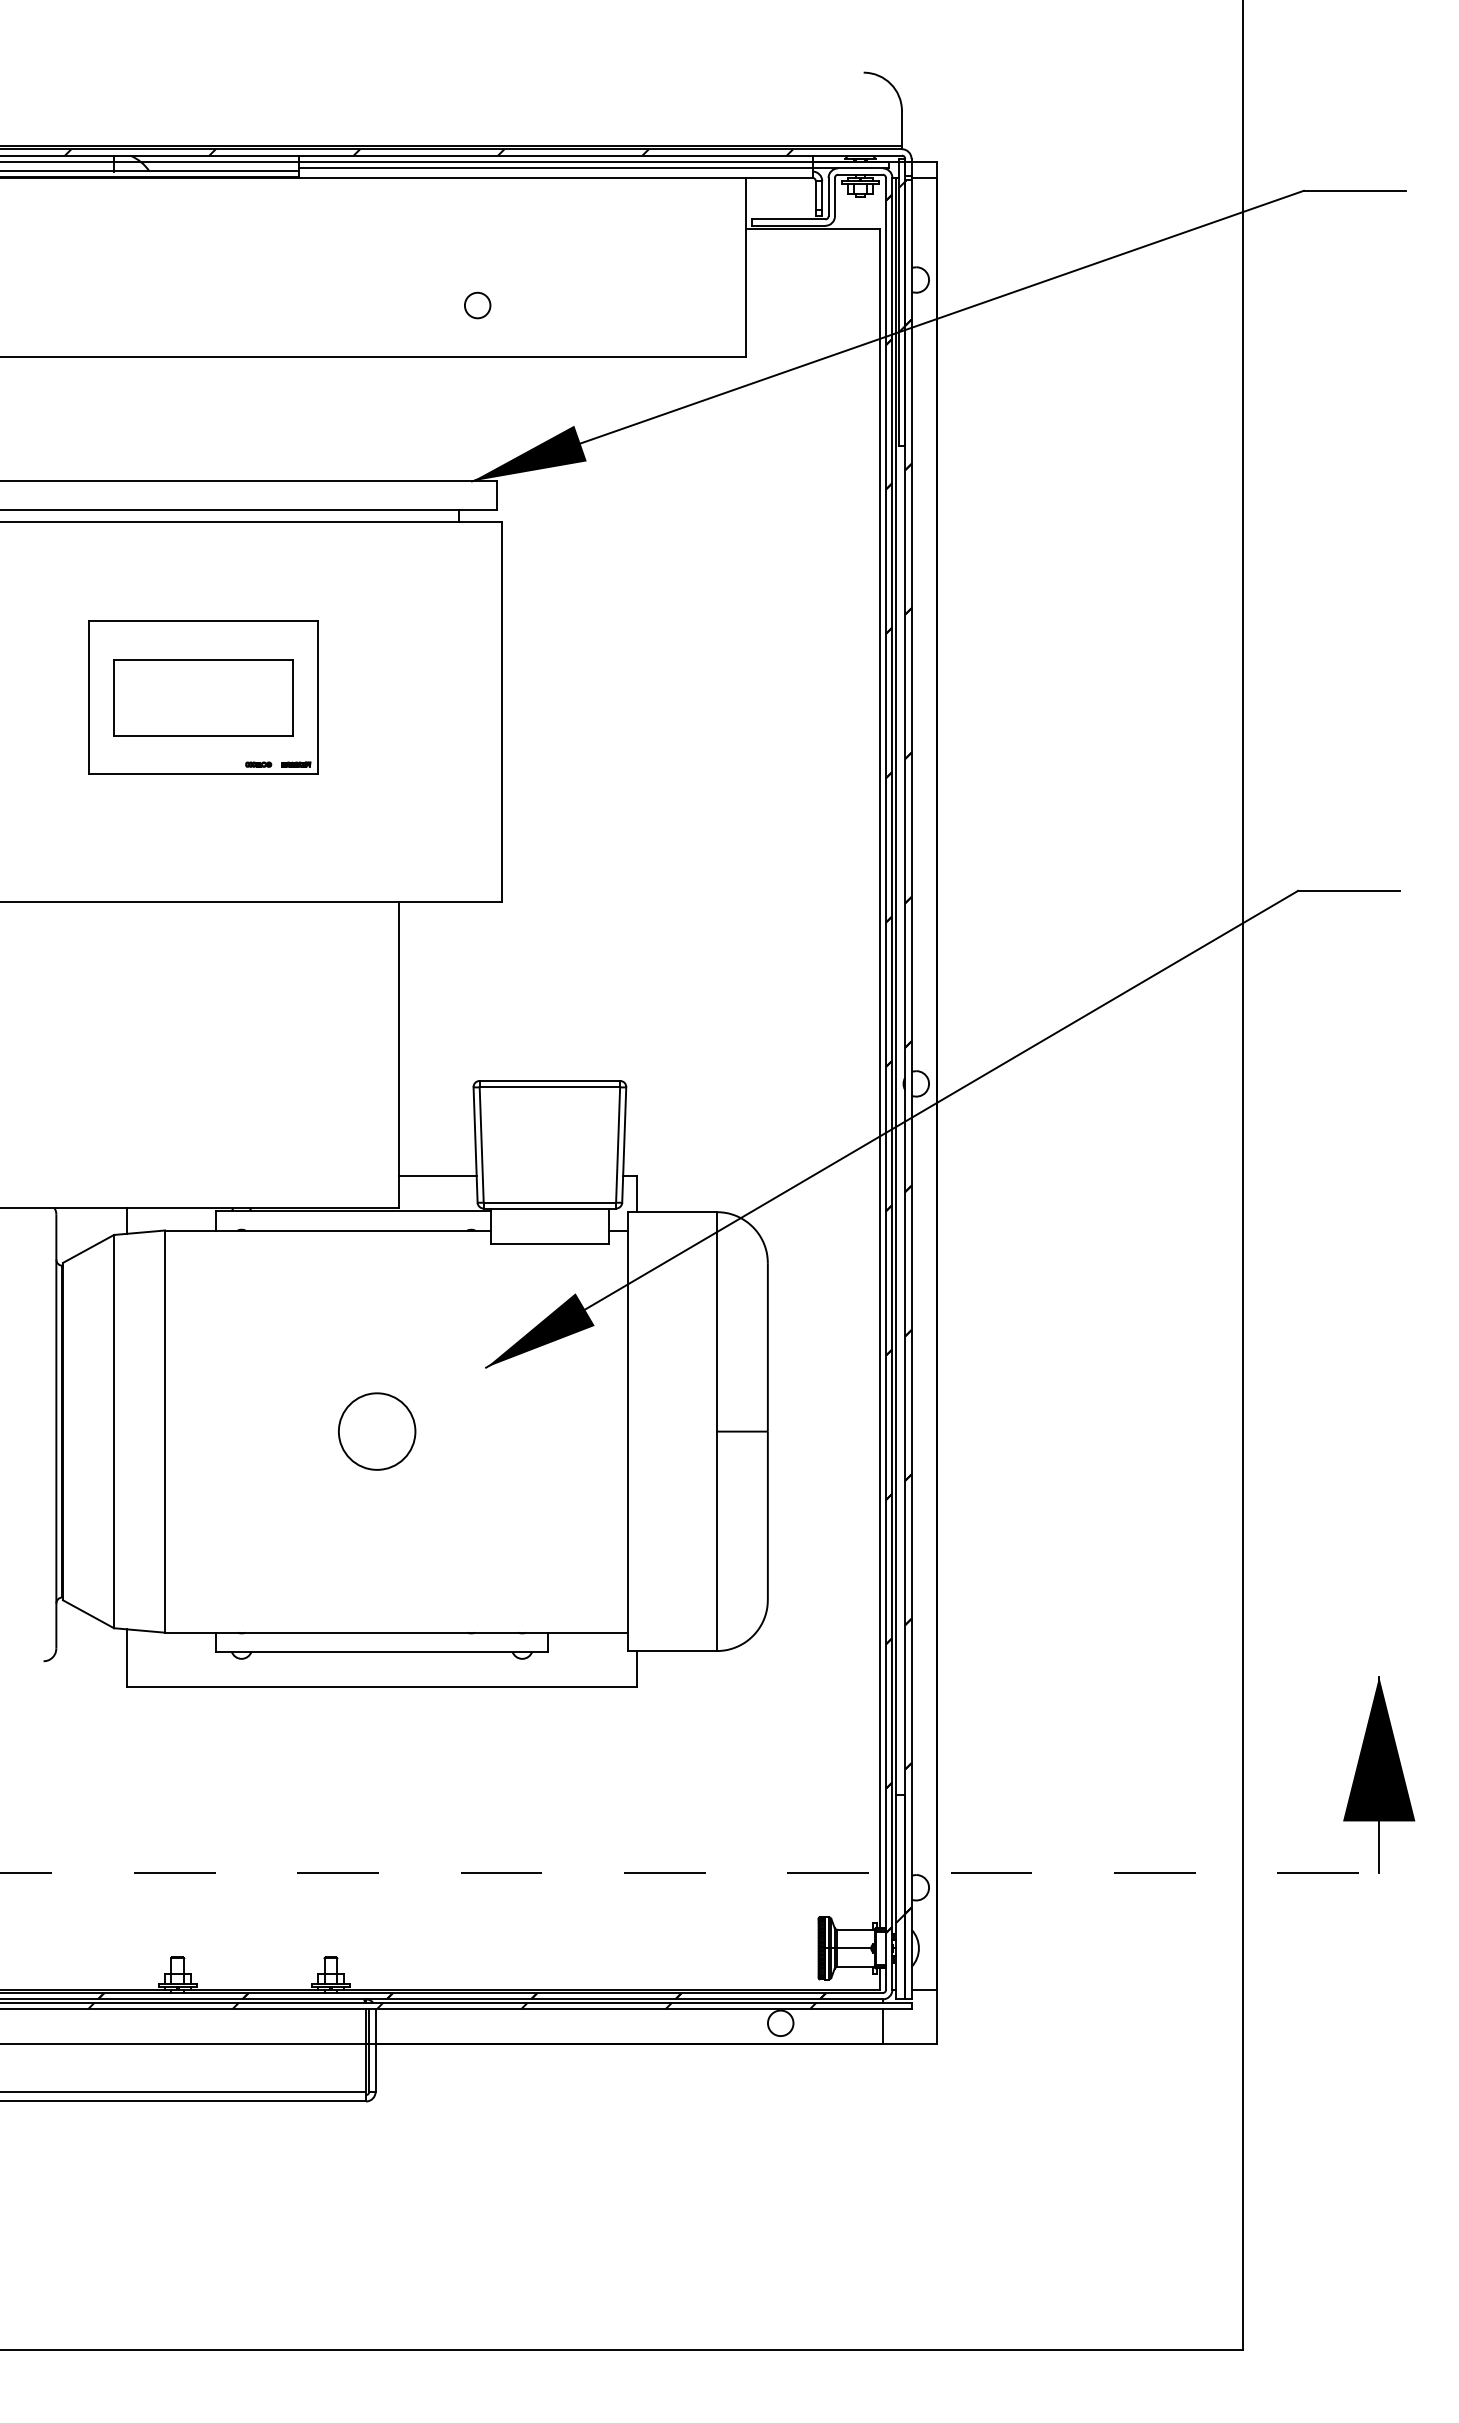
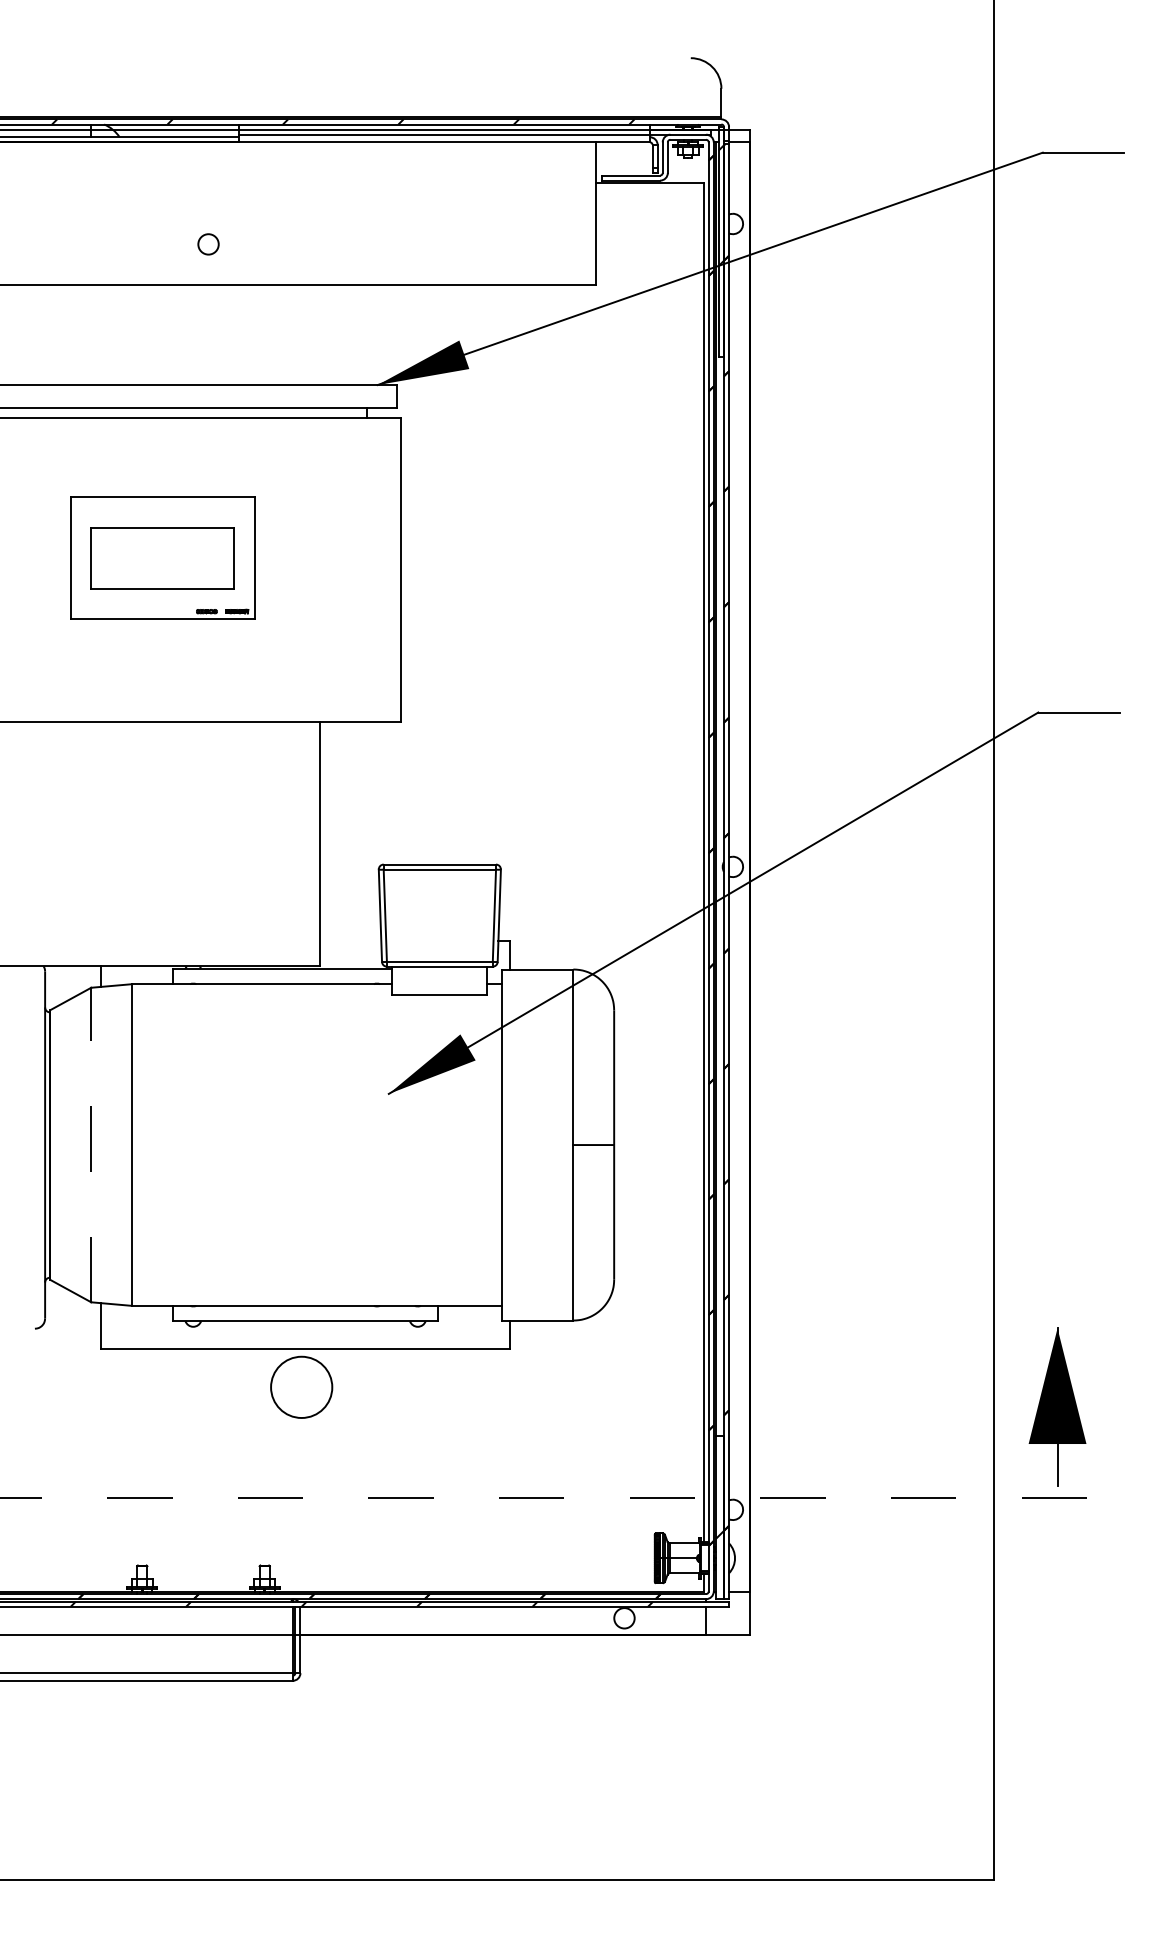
circle: (477, 305) -> (208, 244), moved
line: (437, 1176) -> (349, 941), removed
line: (114, 1431) -> (91, 1144), solid -> dashed
circle: (377, 1431) -> (301, 1387), moved
part: (1379, 1774) -> (1057, 1406), moved

